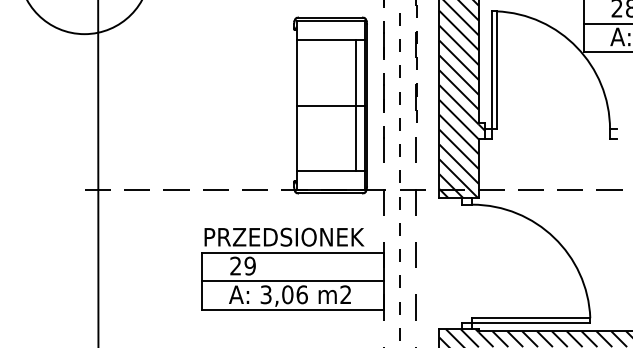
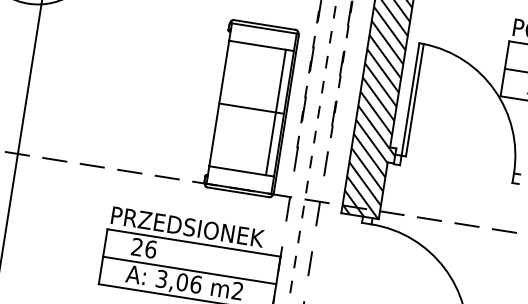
text: (249, 265) -> (150, 248), 29 -> 26

